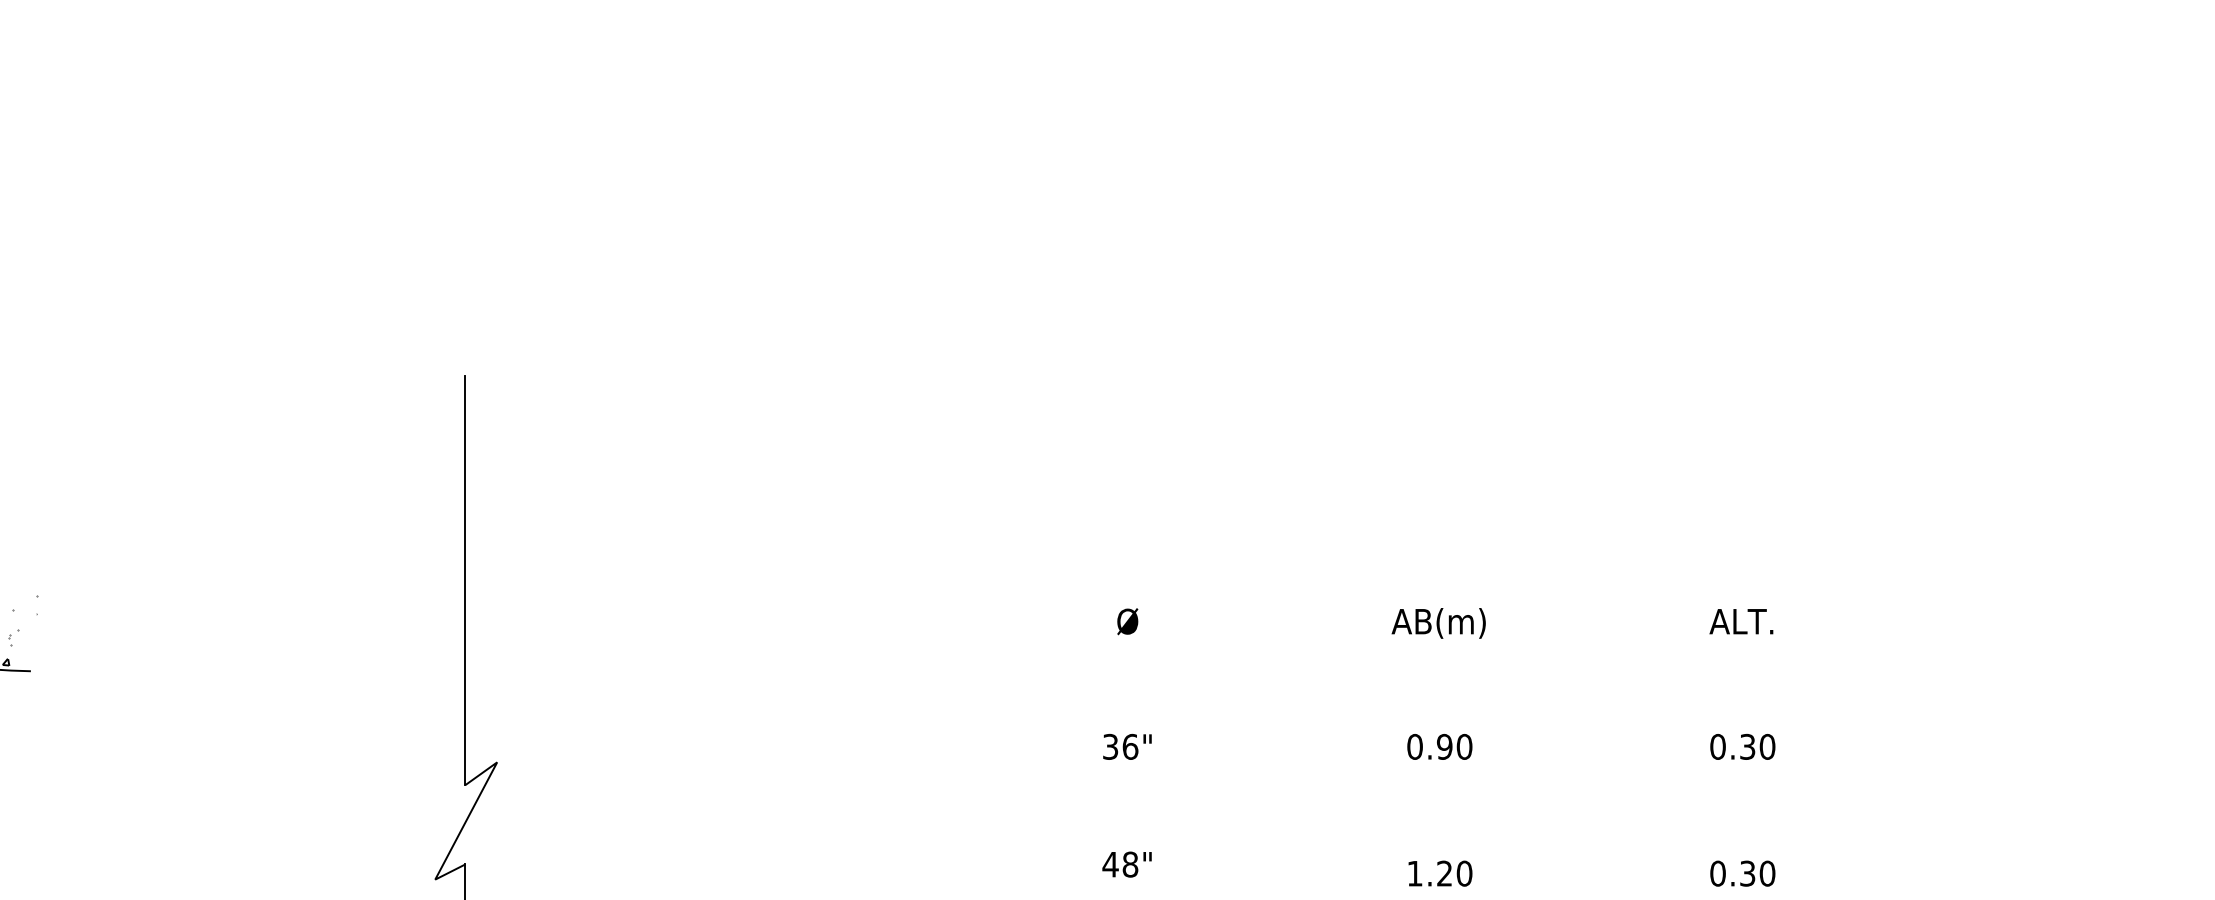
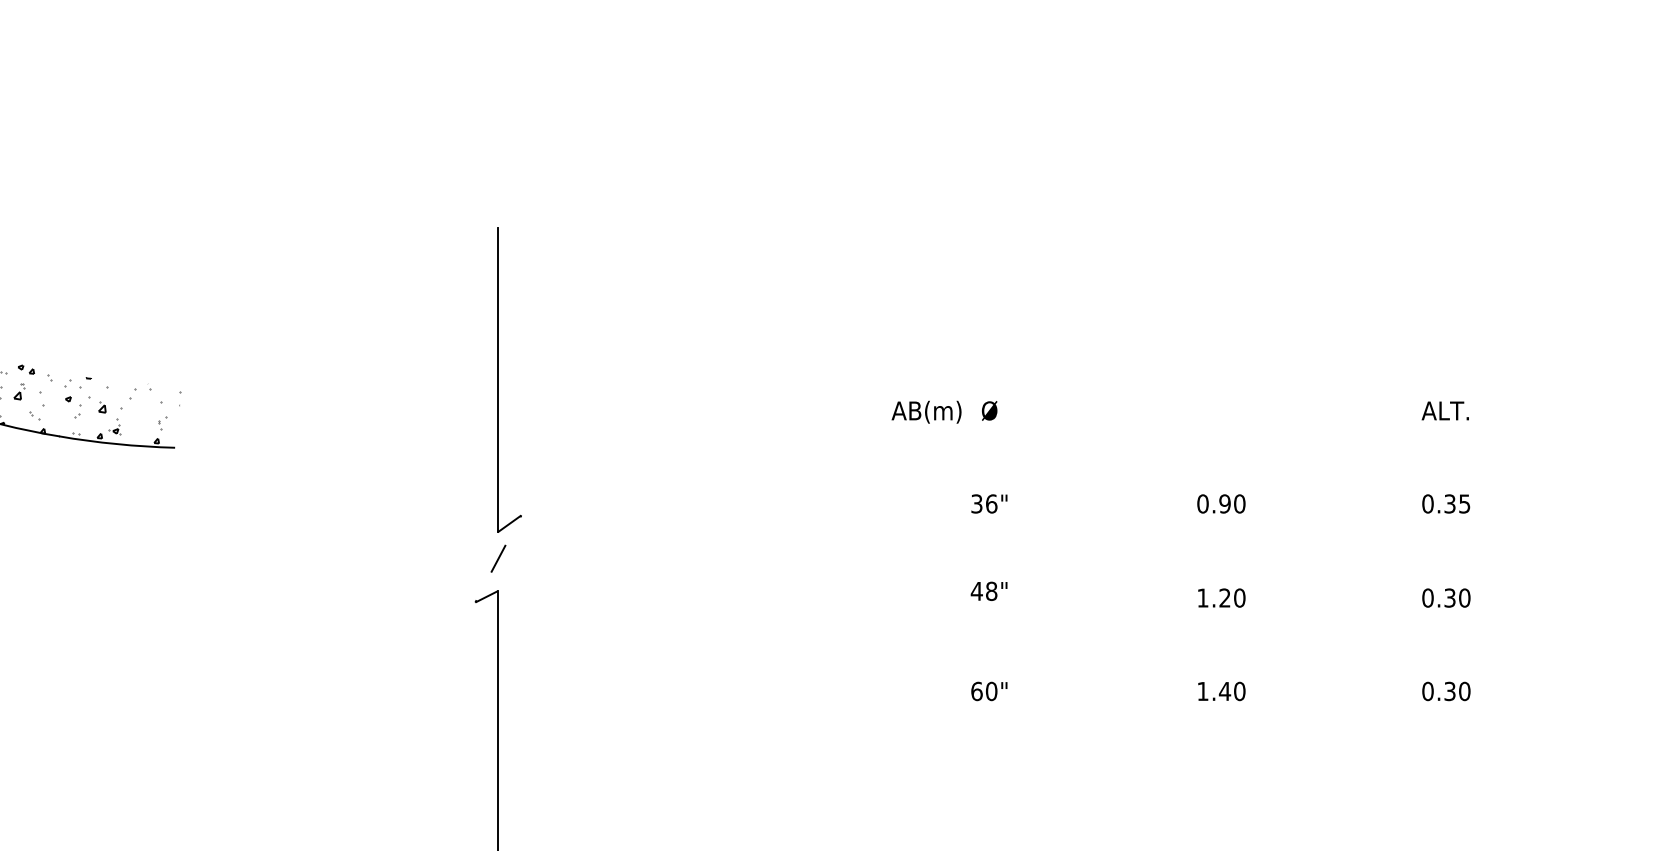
text: (1438, 622) -> (926, 411), moved
text: (1767, 746) -> (1464, 503), 0.30 -> 0.35
line: (467, 819) -> (499, 557), solid -> dashed

